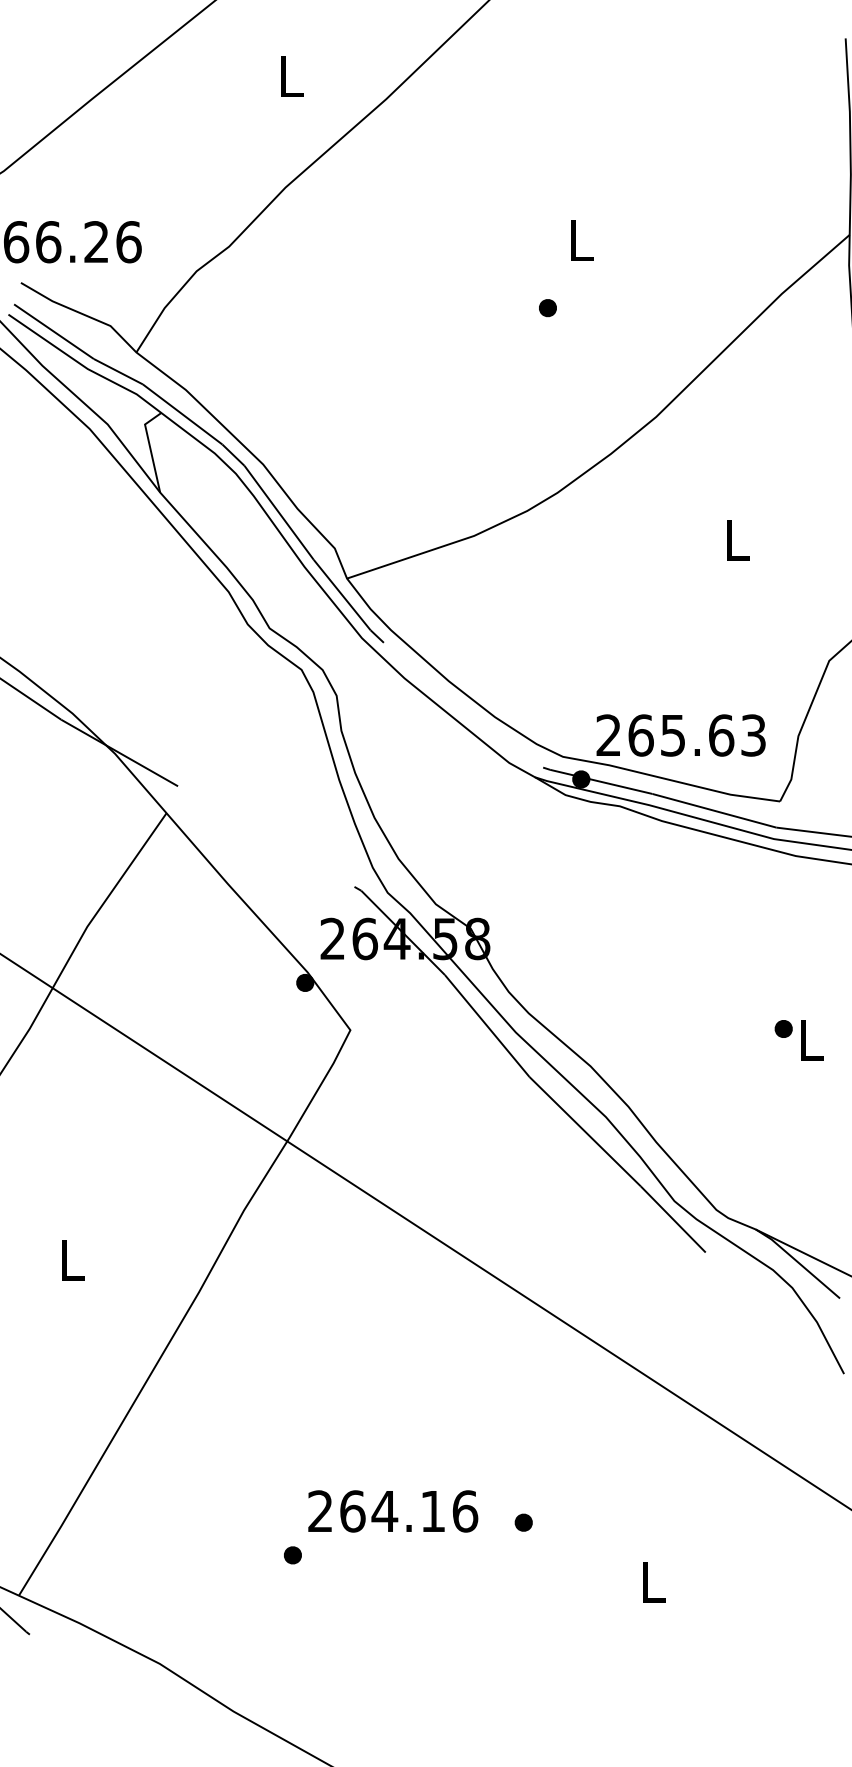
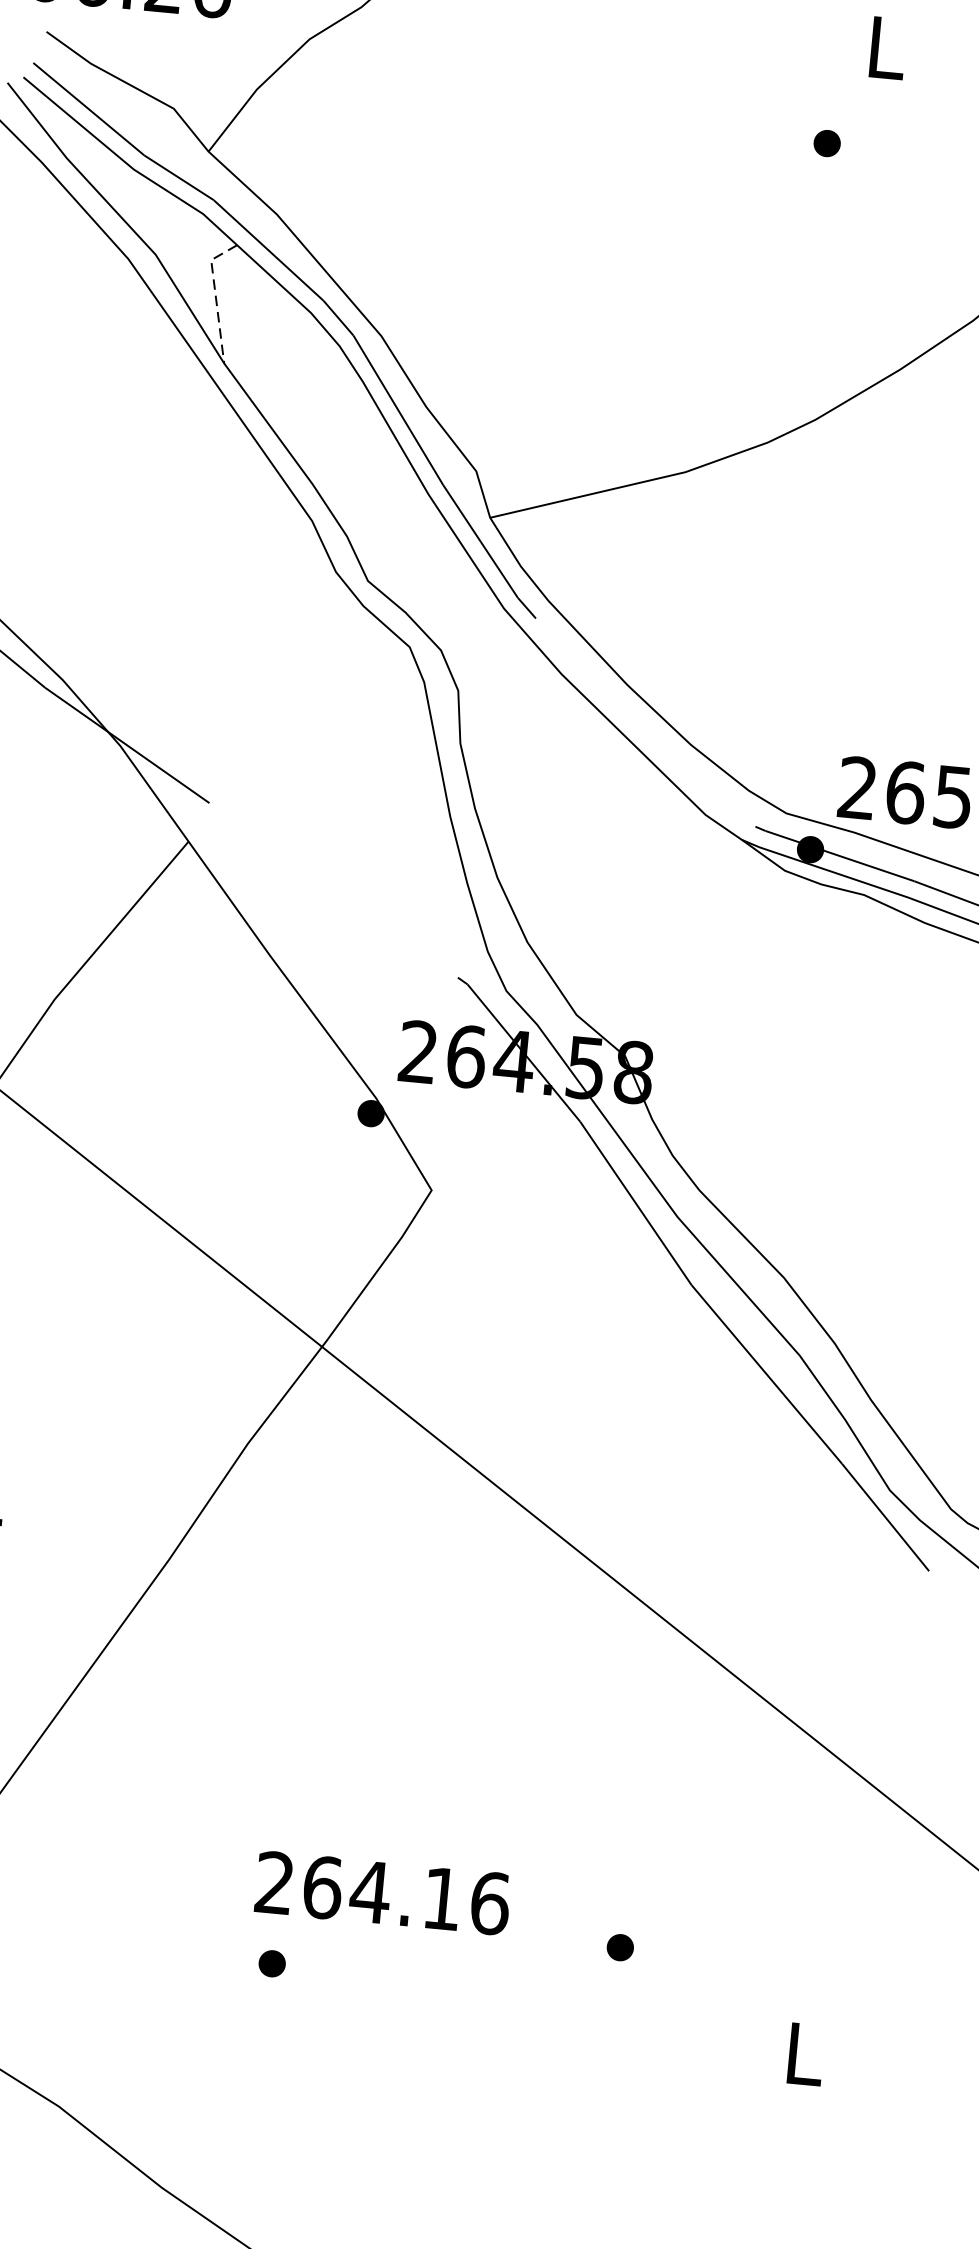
line: (150, 448) -> (216, 296), solid -> dashed
text: (393, 1511) -> (383, 1893), moved

